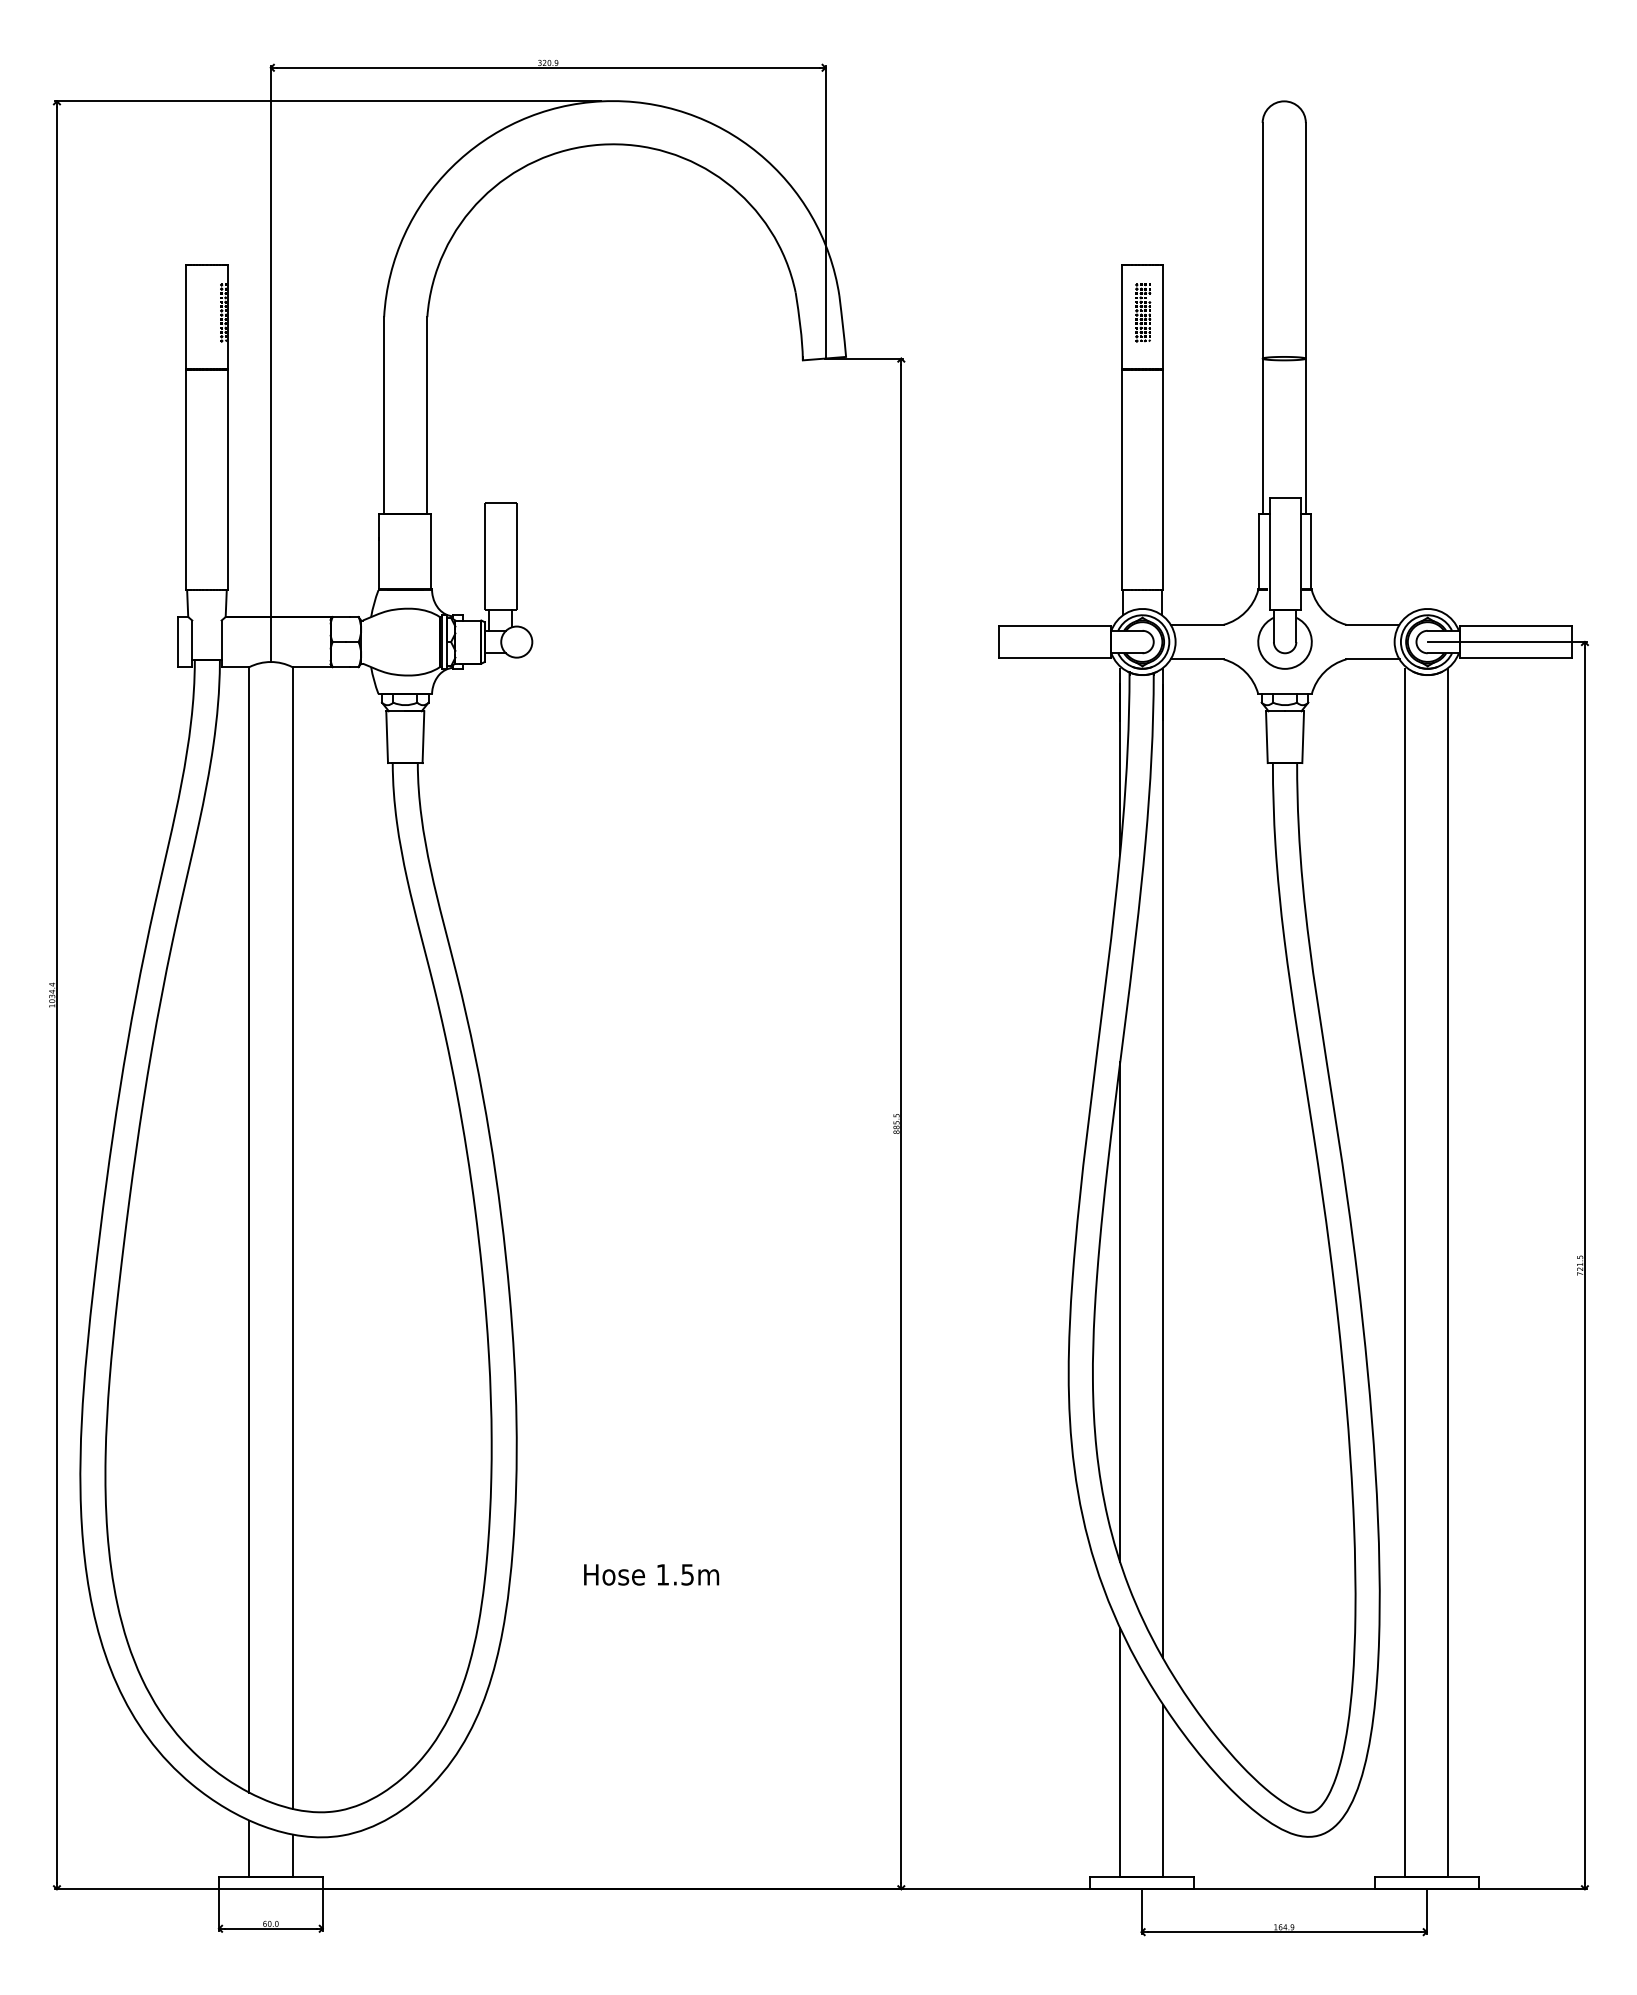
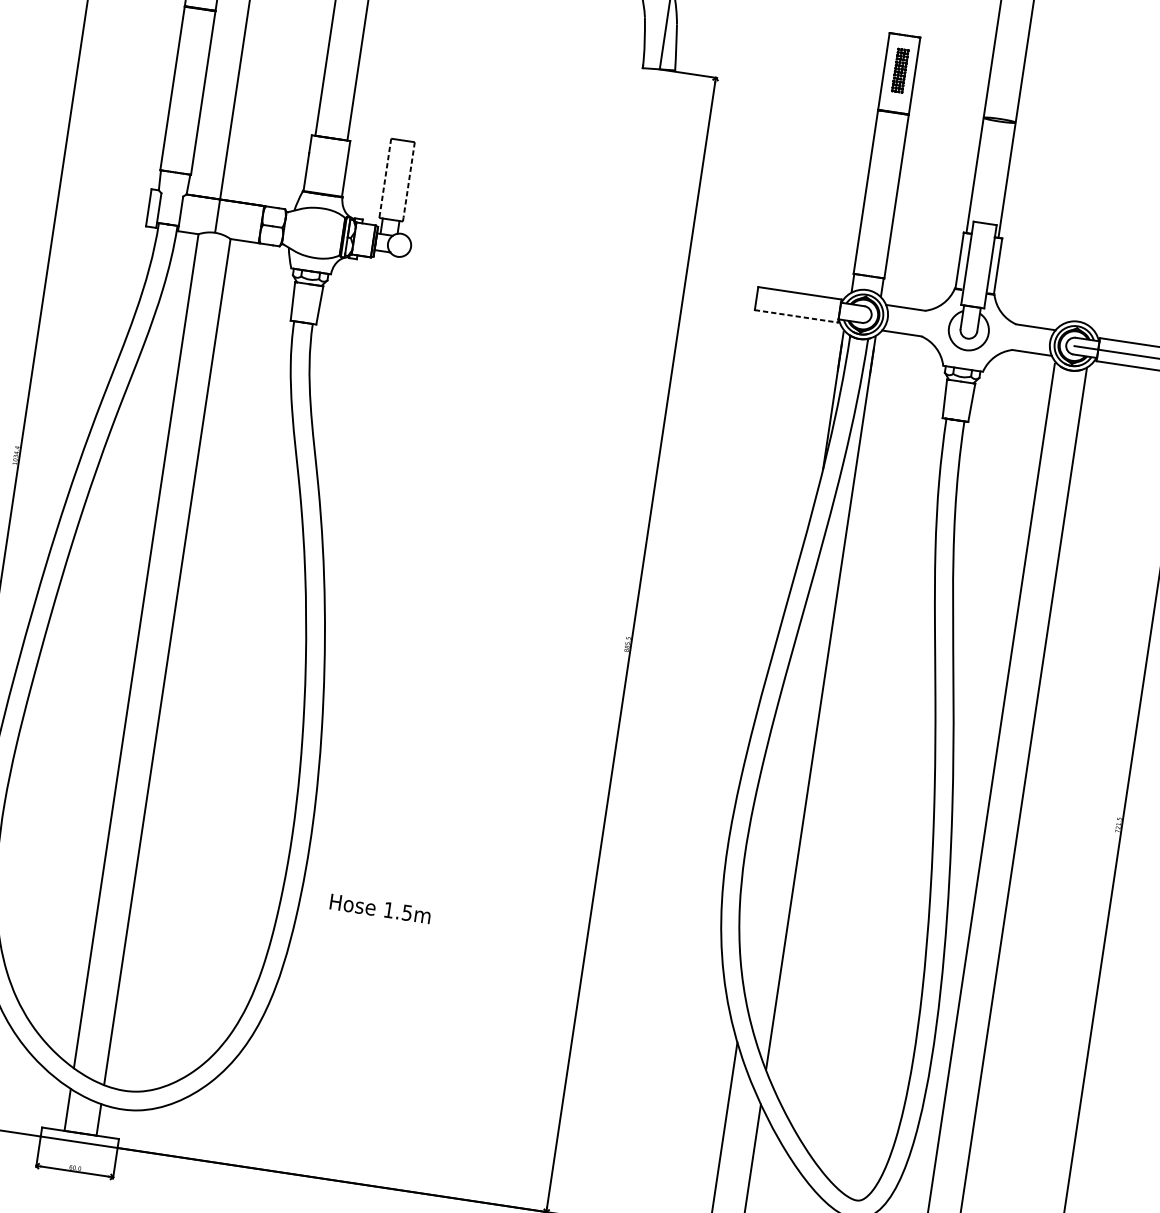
line: (484, 553) -> (385, 176), solid -> dashed
line: (516, 553) -> (409, 179), solid -> dashed
line: (1055, 657) -> (797, 316), solid -> dashed
line: (1120, 1311) -> (772, 808), removed
text: (651, 1574) -> (380, 908), moved

